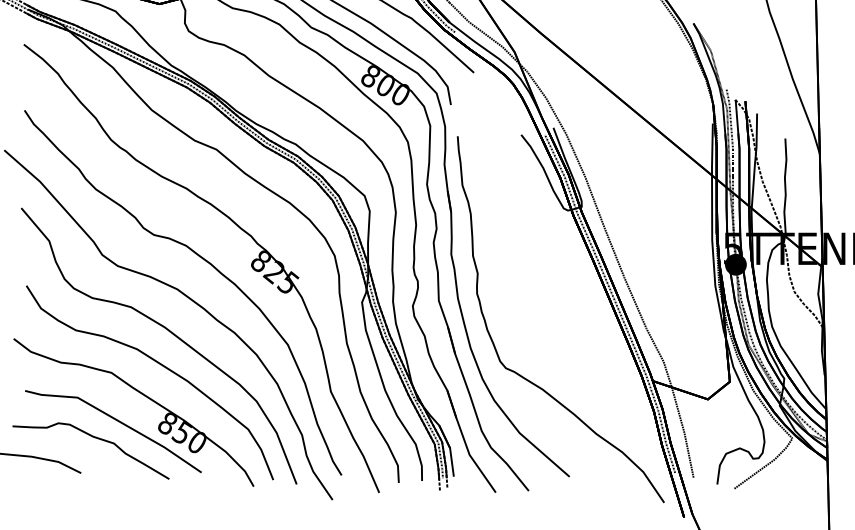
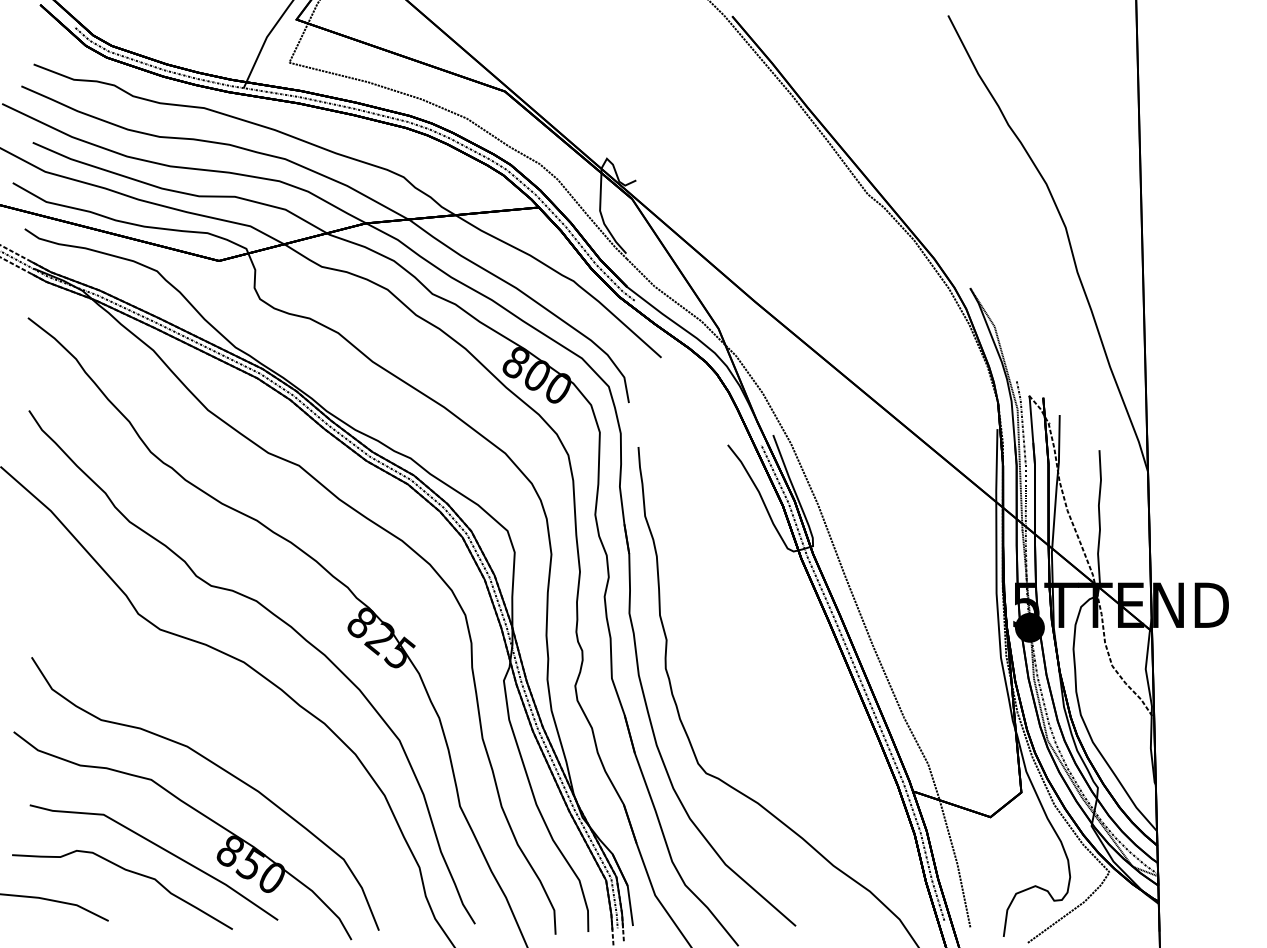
curve: (171, 333) -> (235, 724), removed

